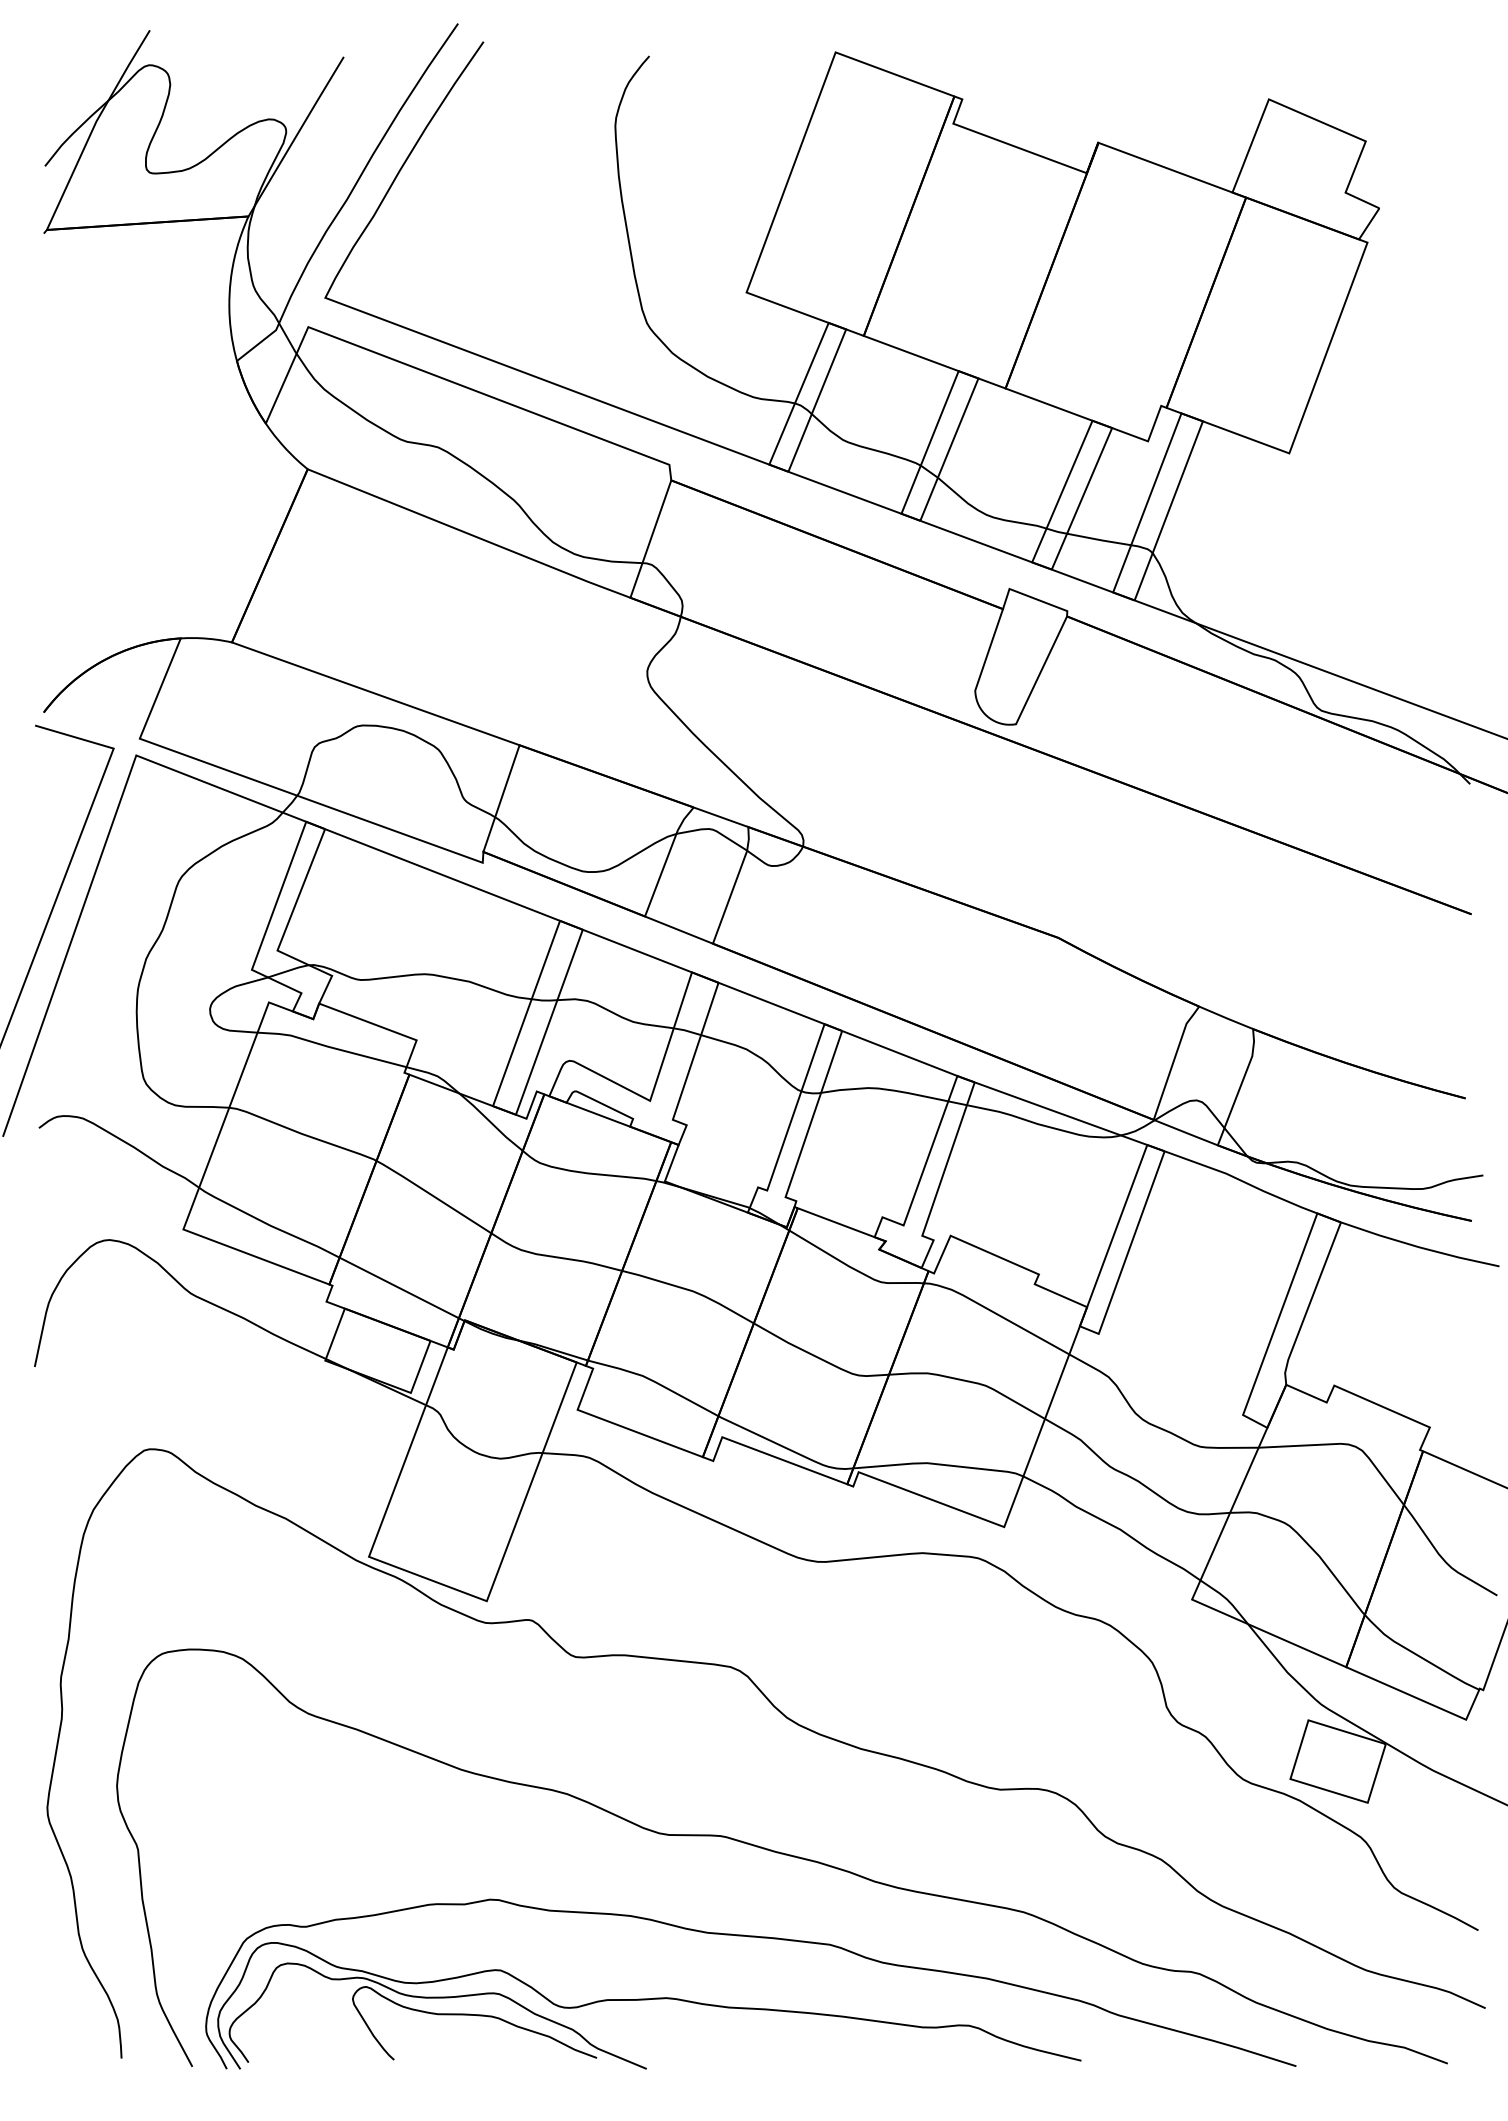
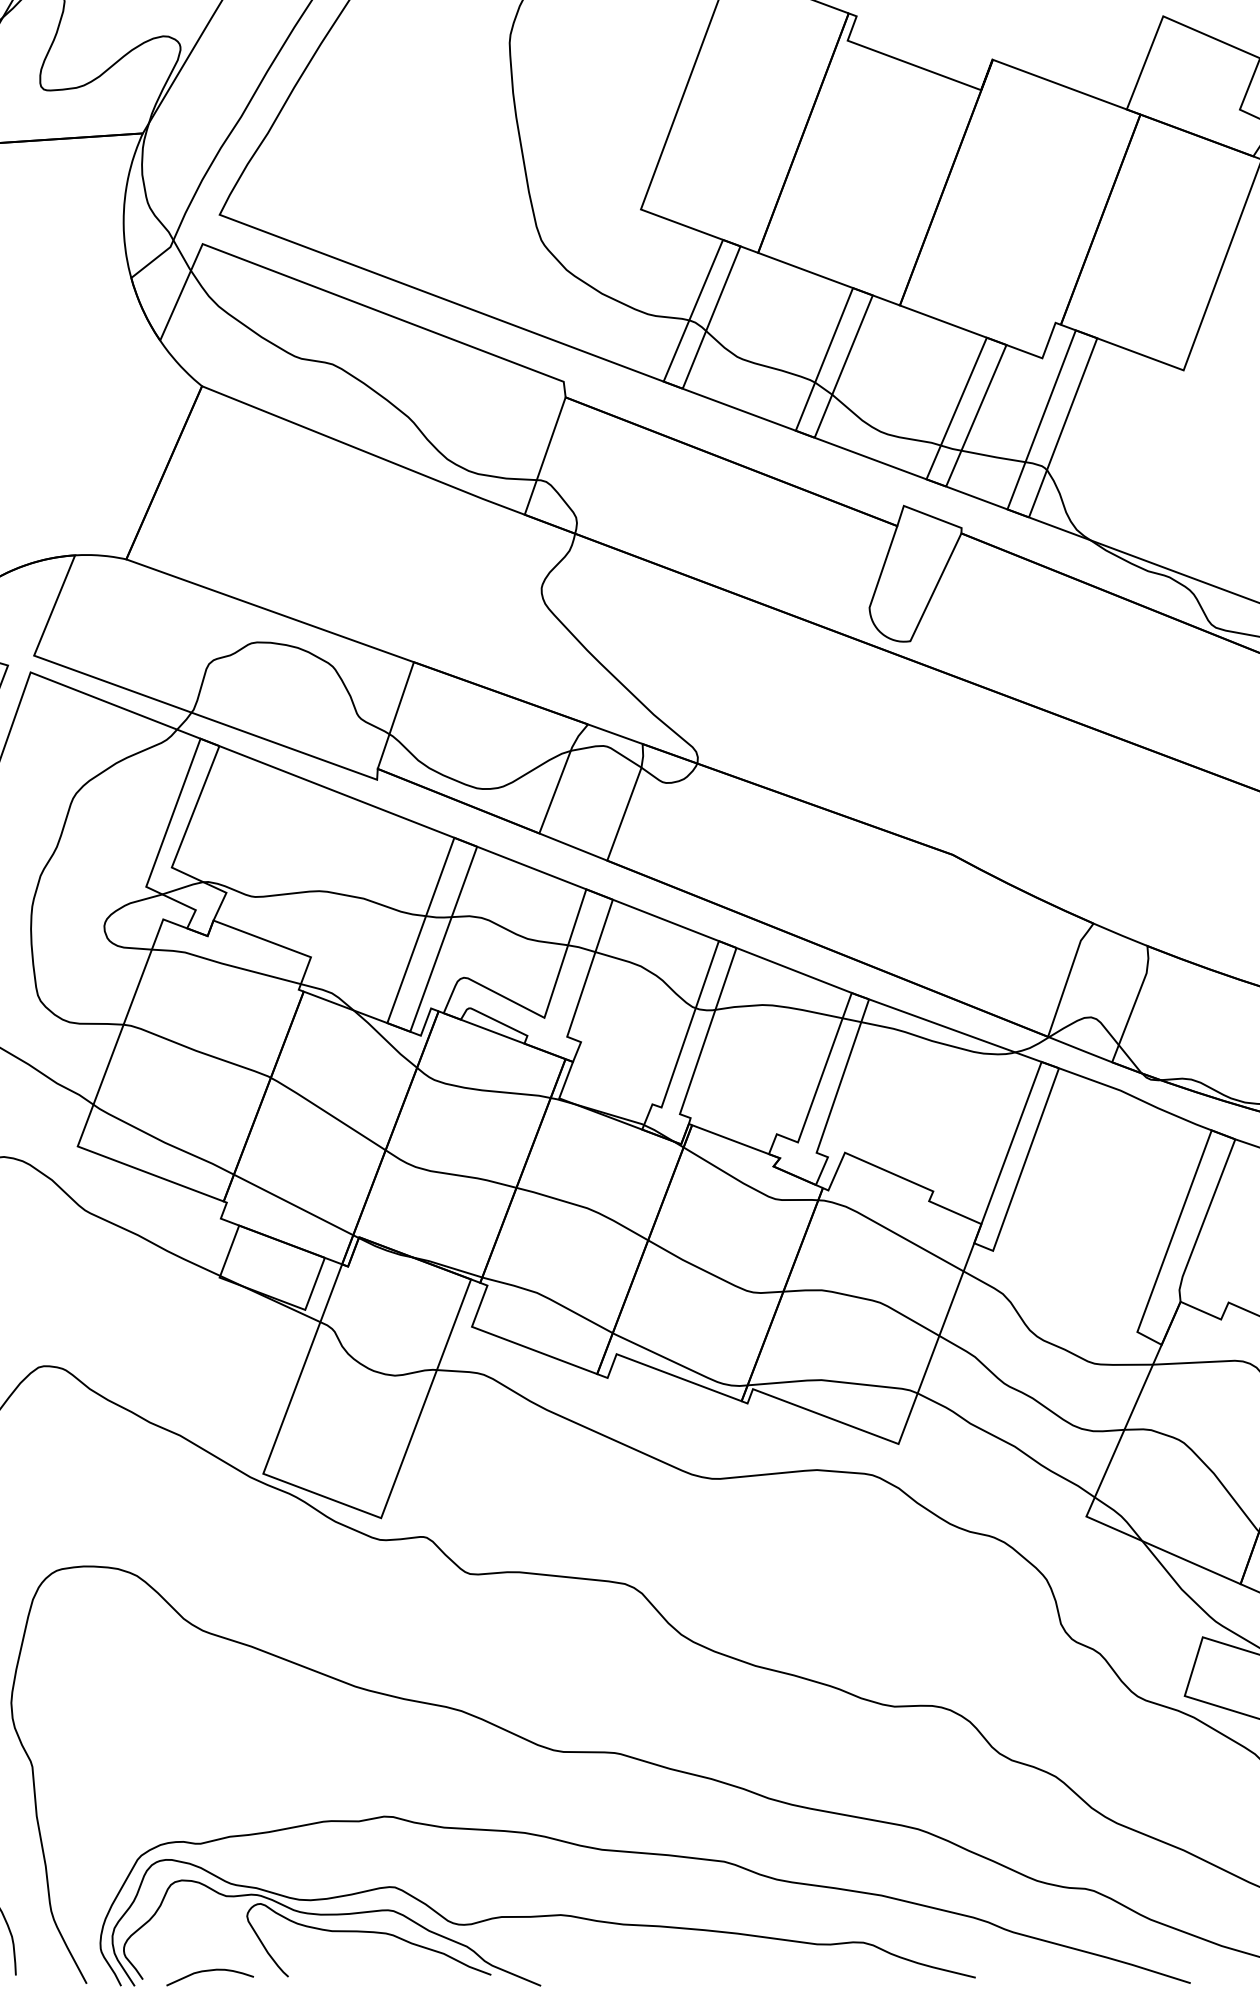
curve: (315, 2054) -> (209, 1971), added

